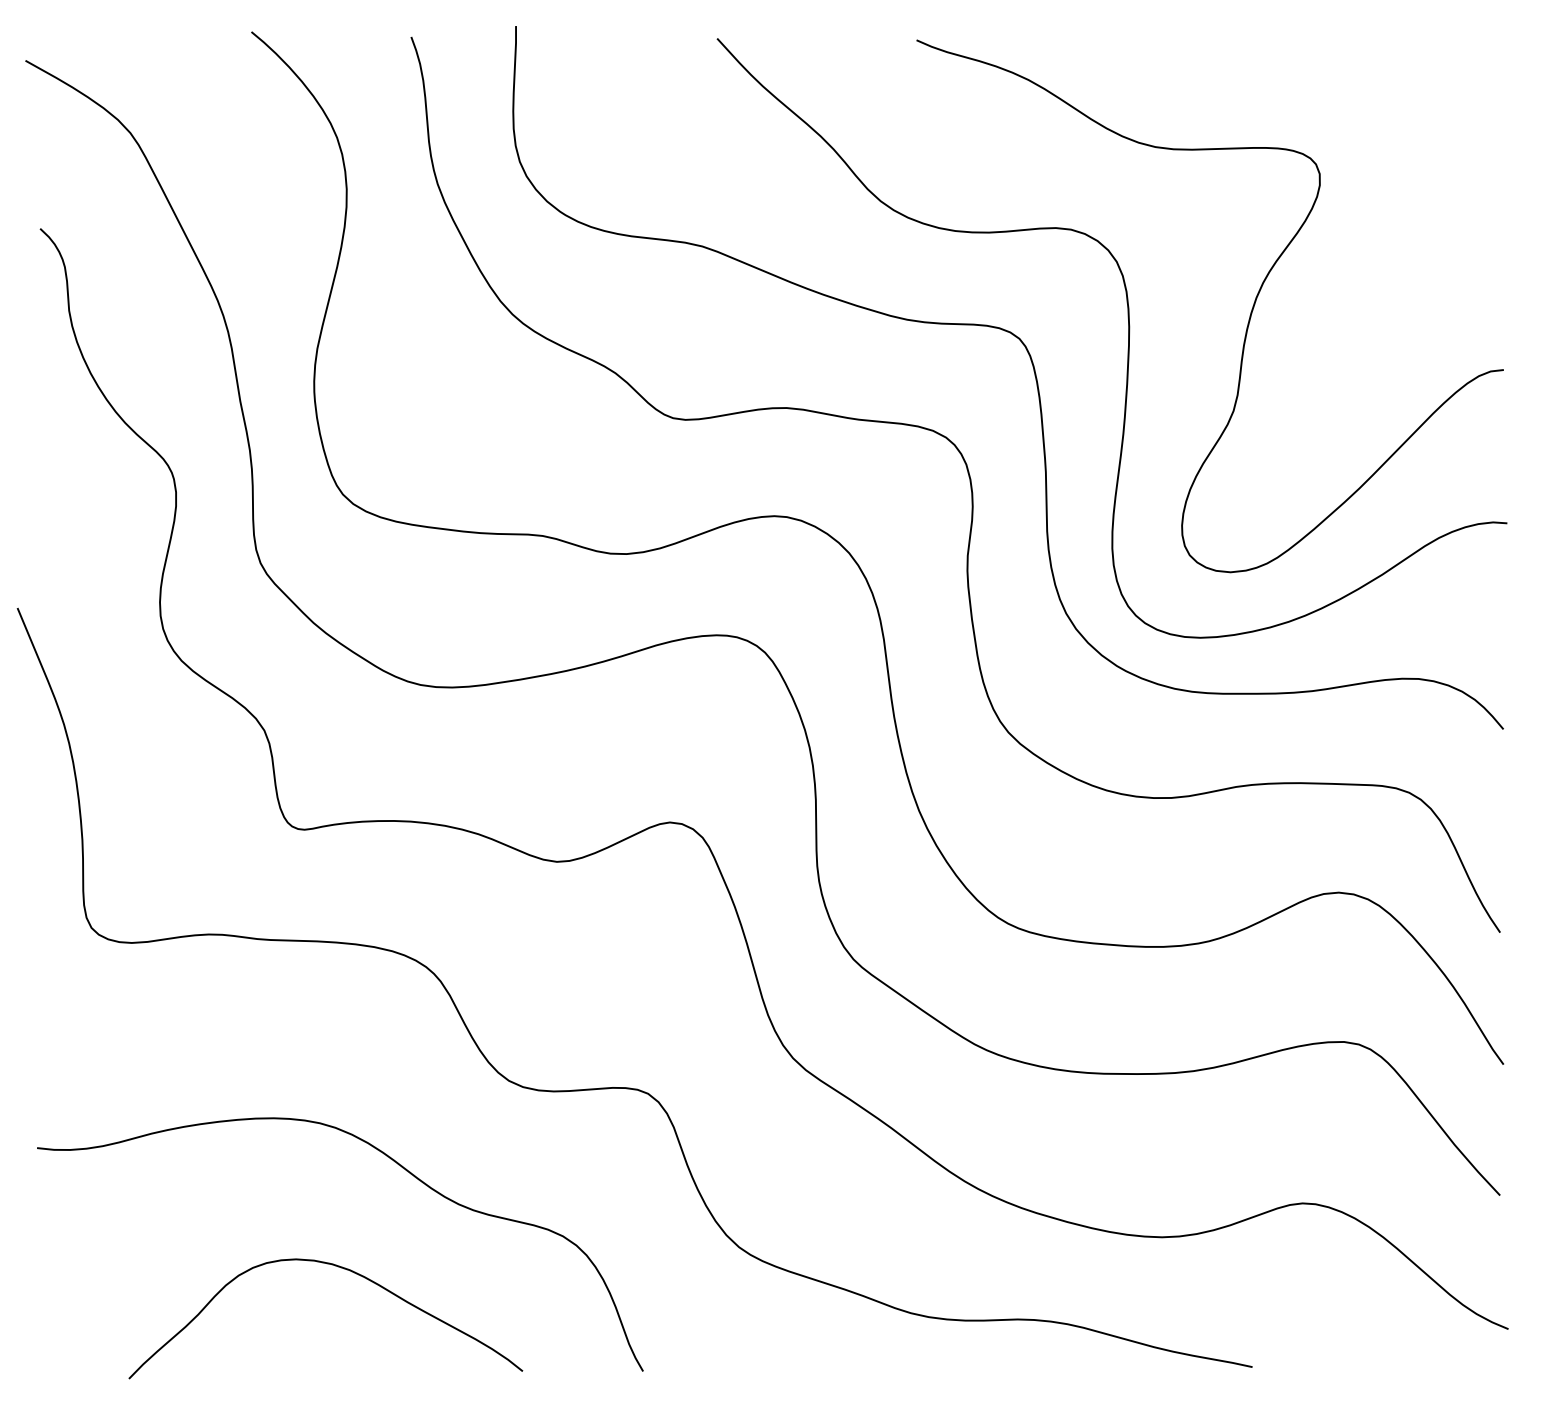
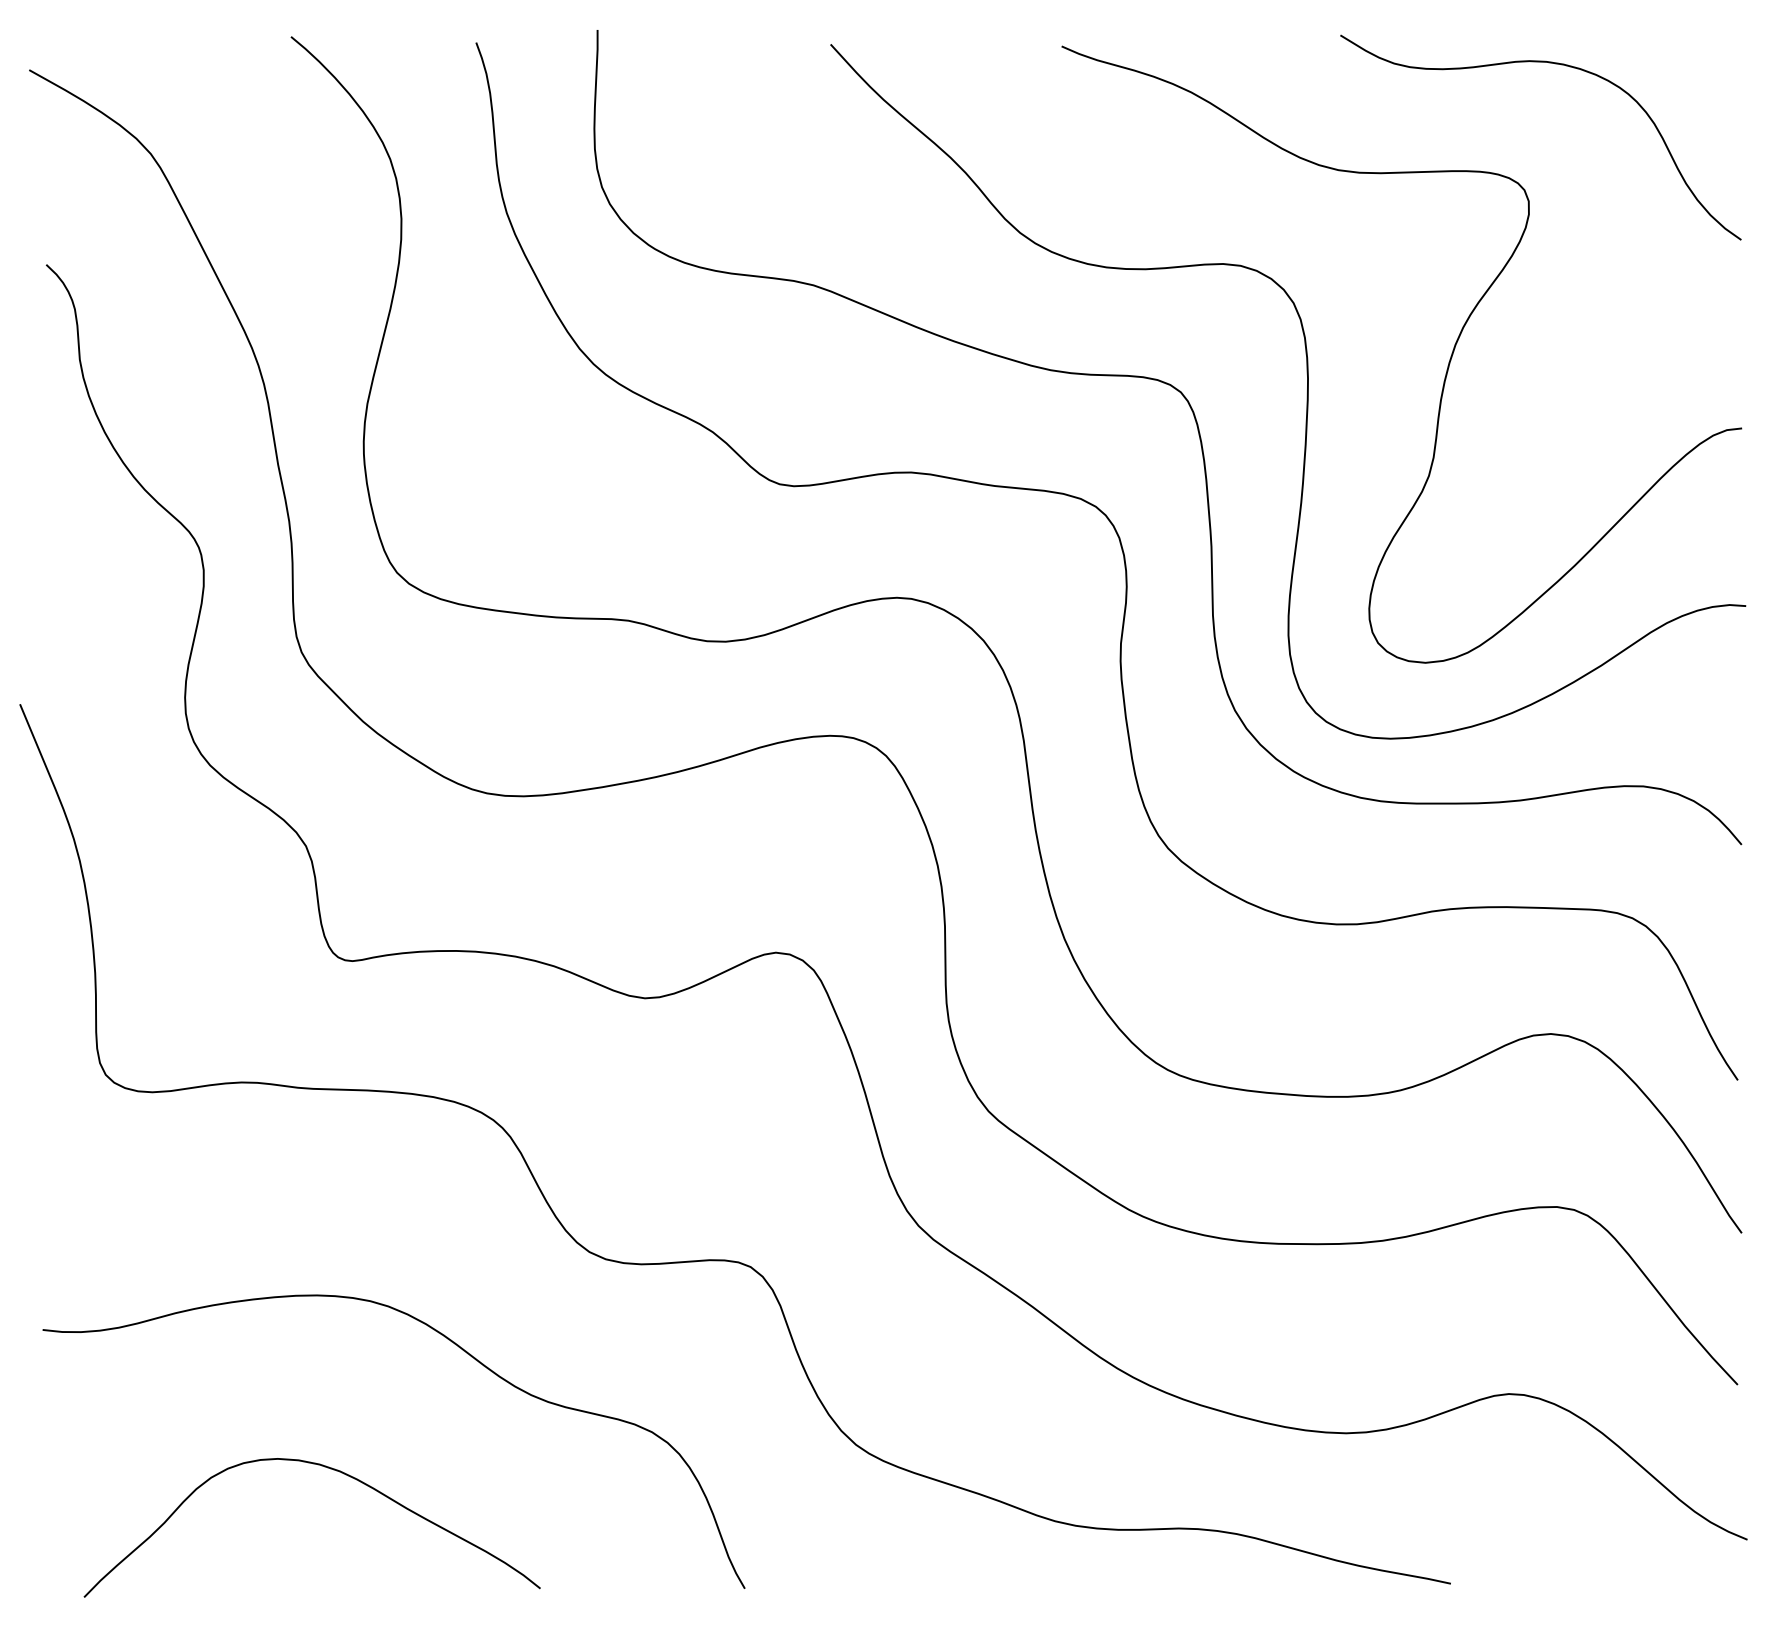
curve: (1336, 55) -> (1548, 63), added
curve: (341, 1268) -> (330, 1469), moved

